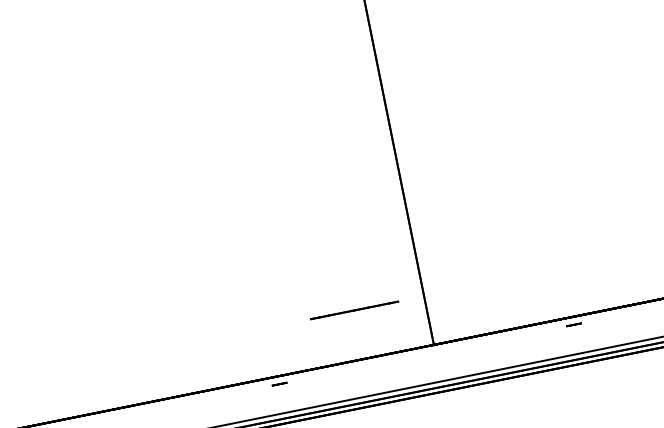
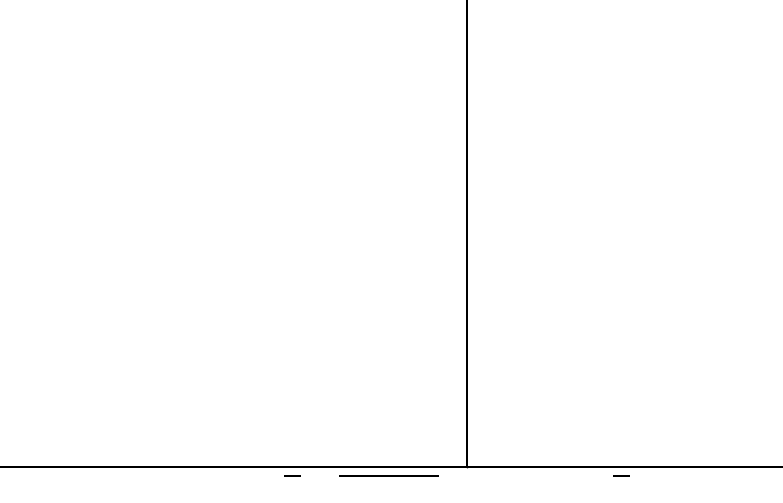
line: (354, 310) -> (388, 475), moved

